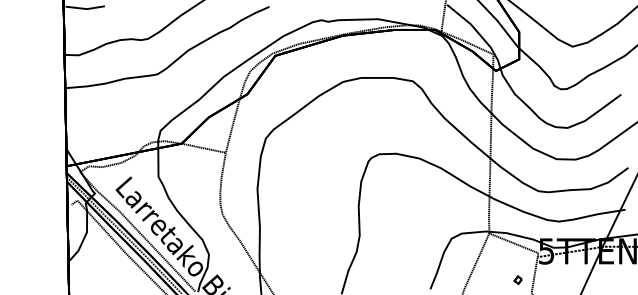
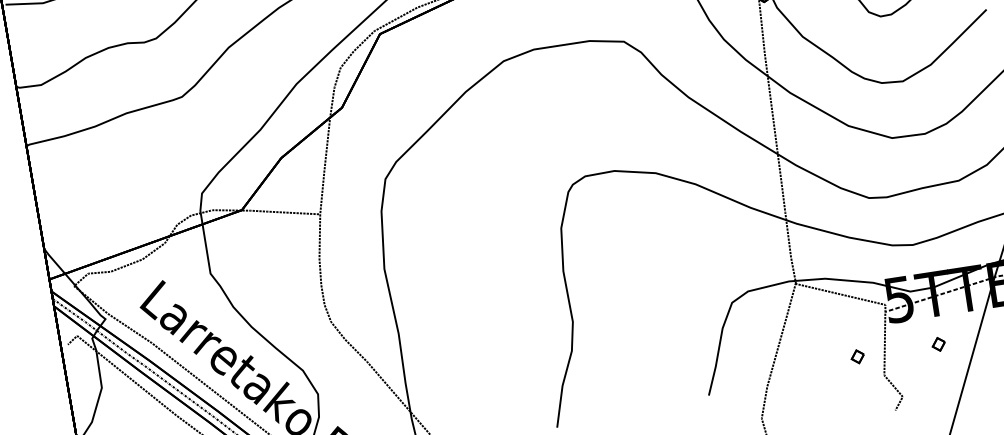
part: (564, 280) -> (937, 345), added

